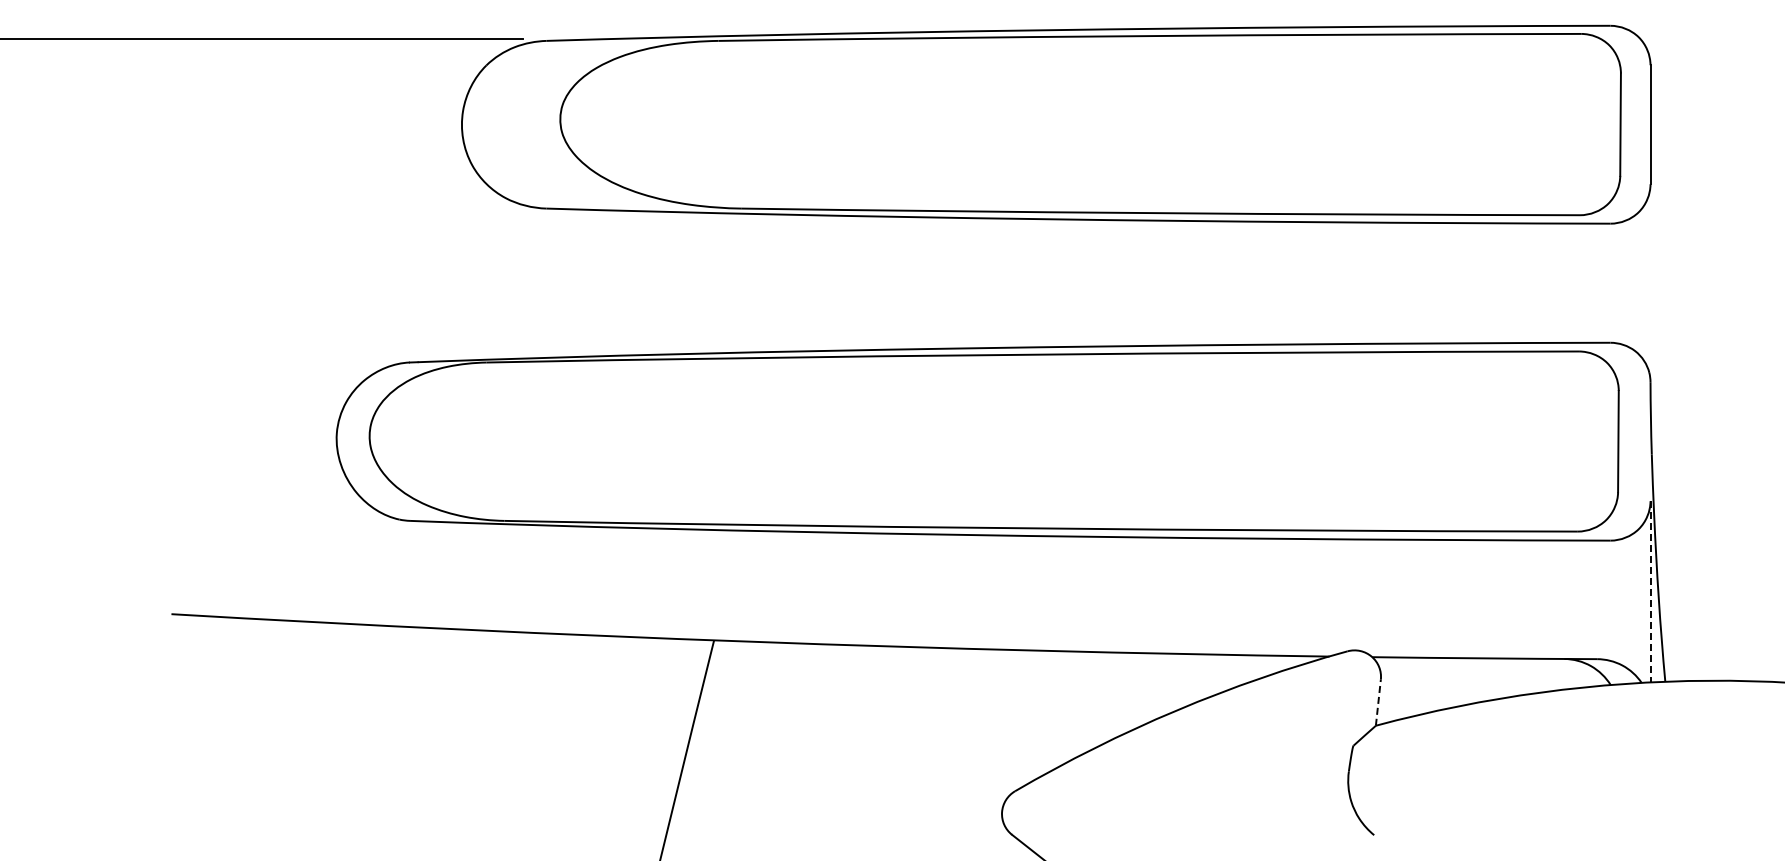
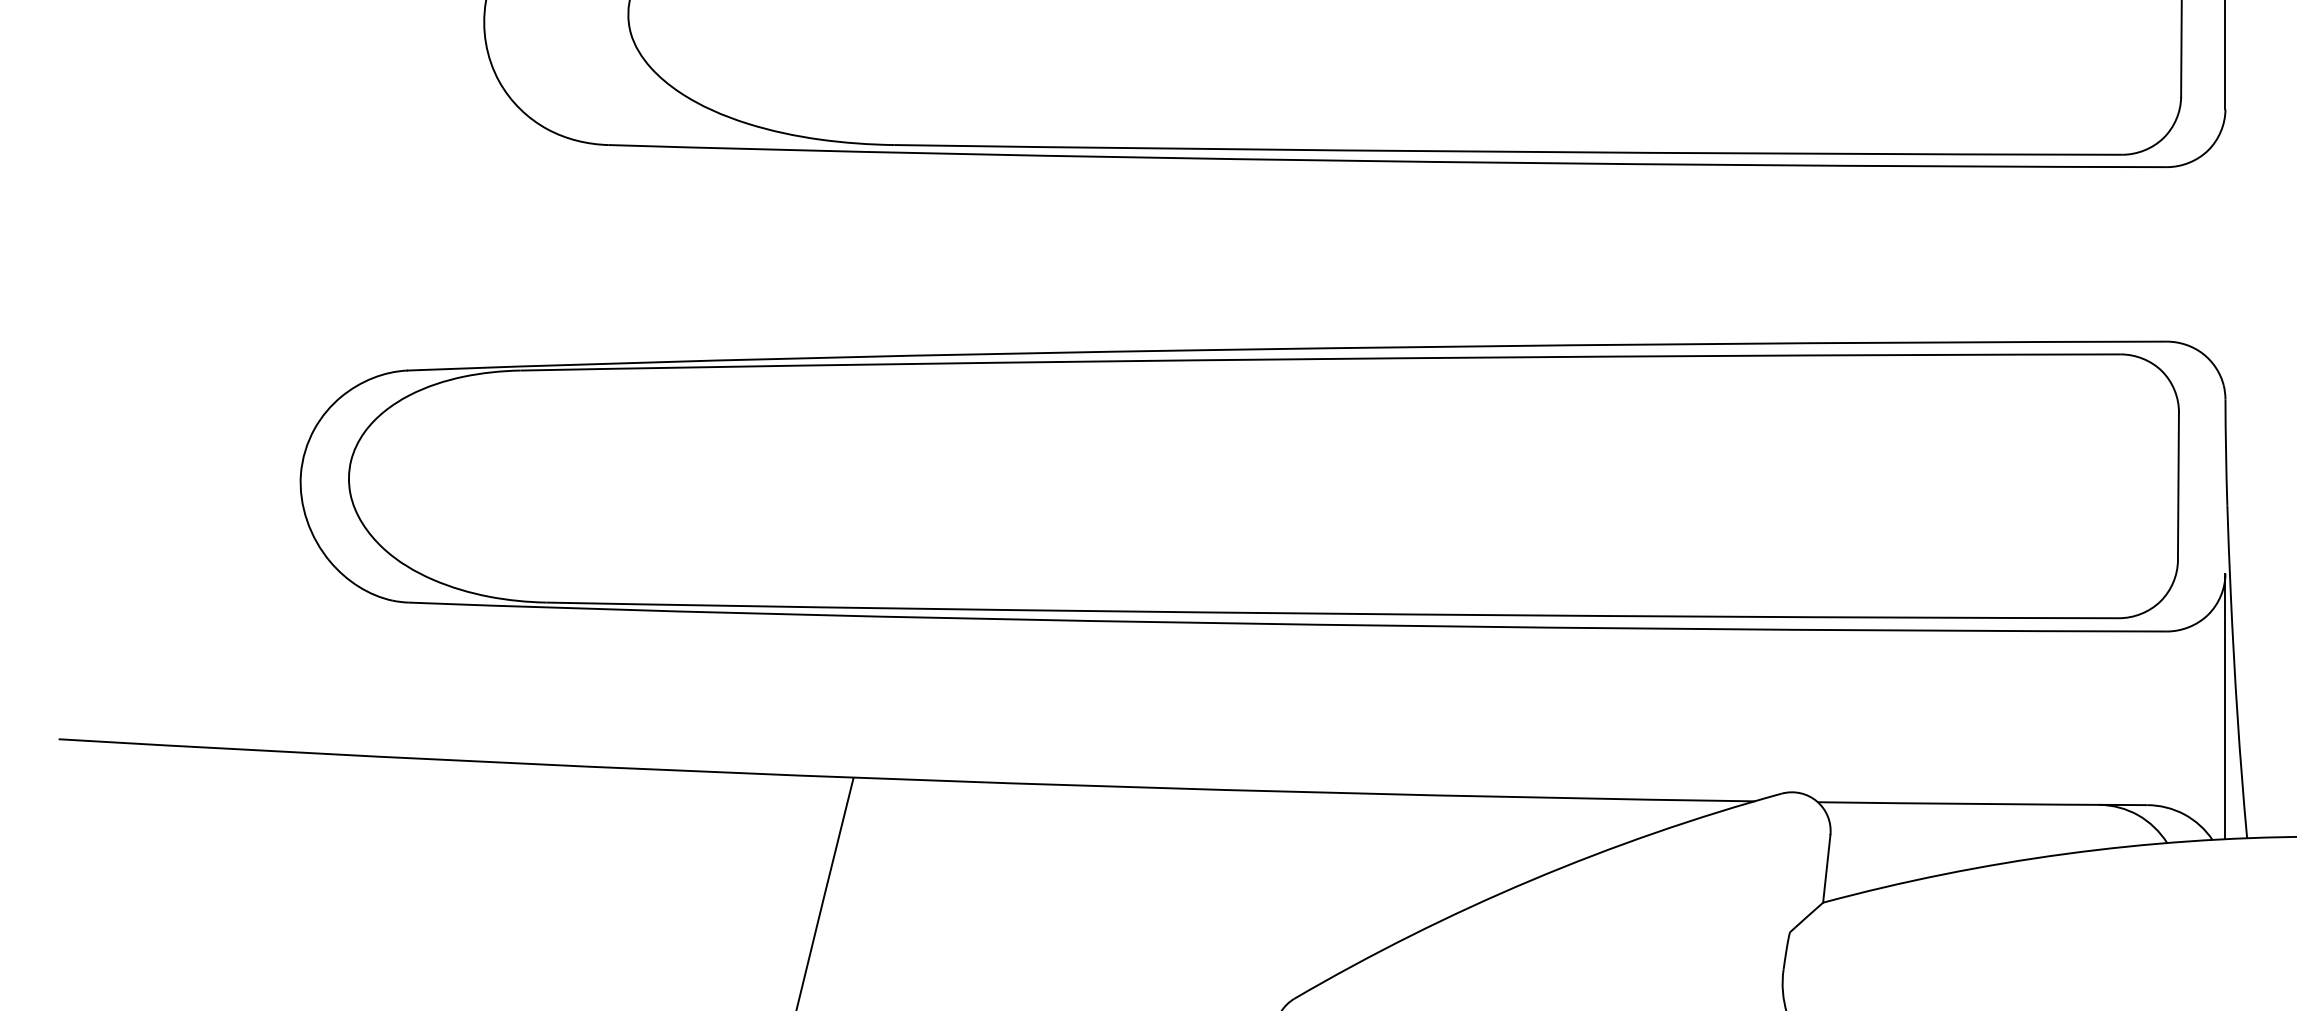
line: (1650, 591) -> (2225, 706), dashed -> solid
line: (1378, 702) -> (1826, 868), dashed -> solid

